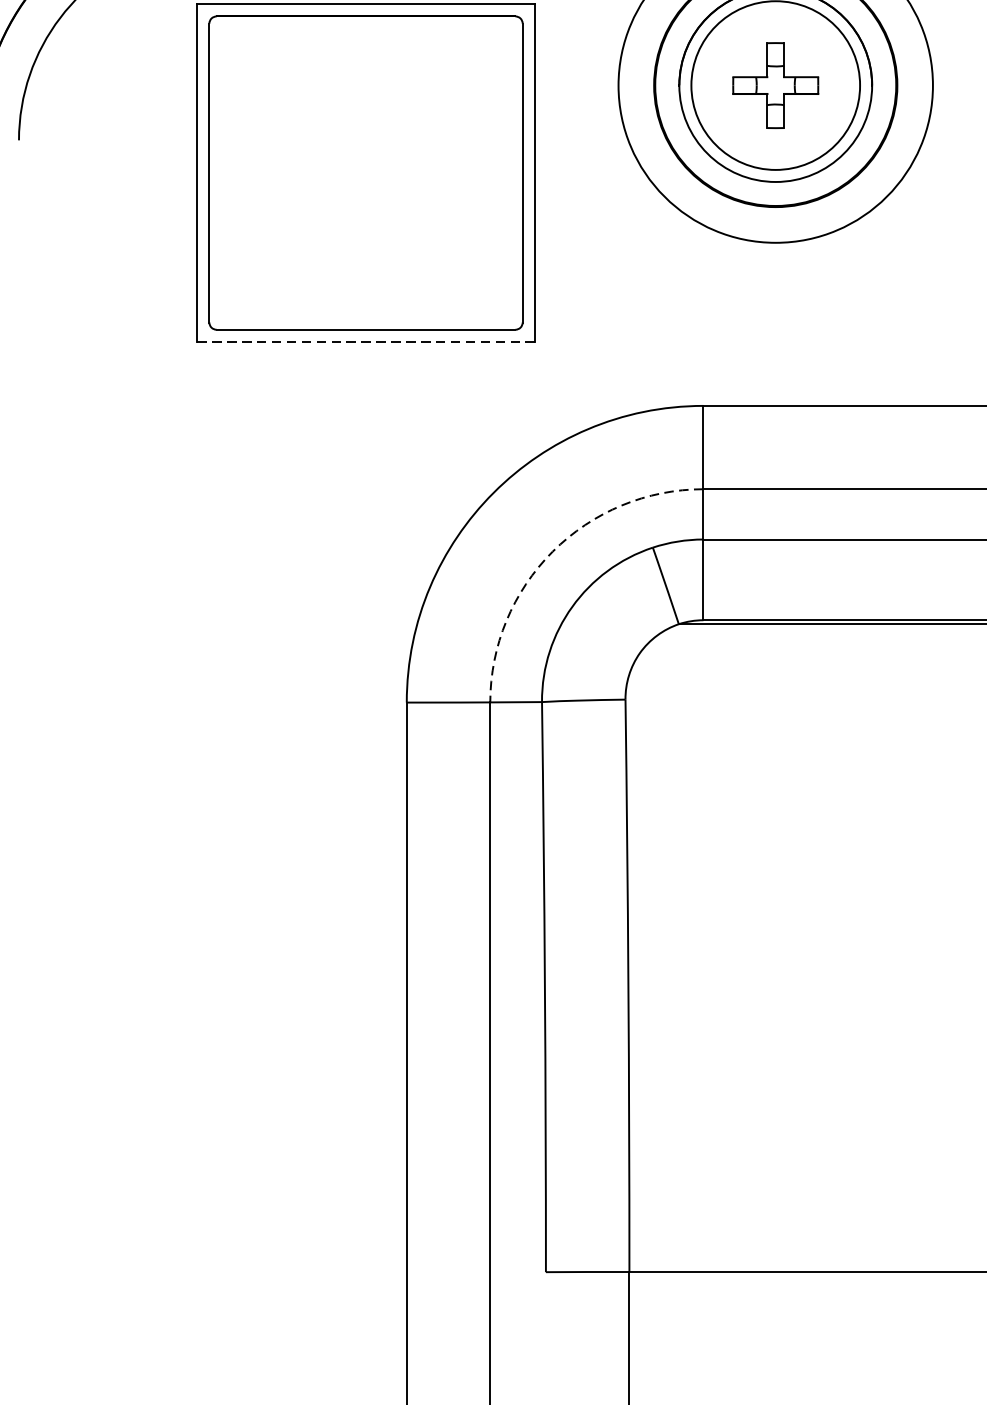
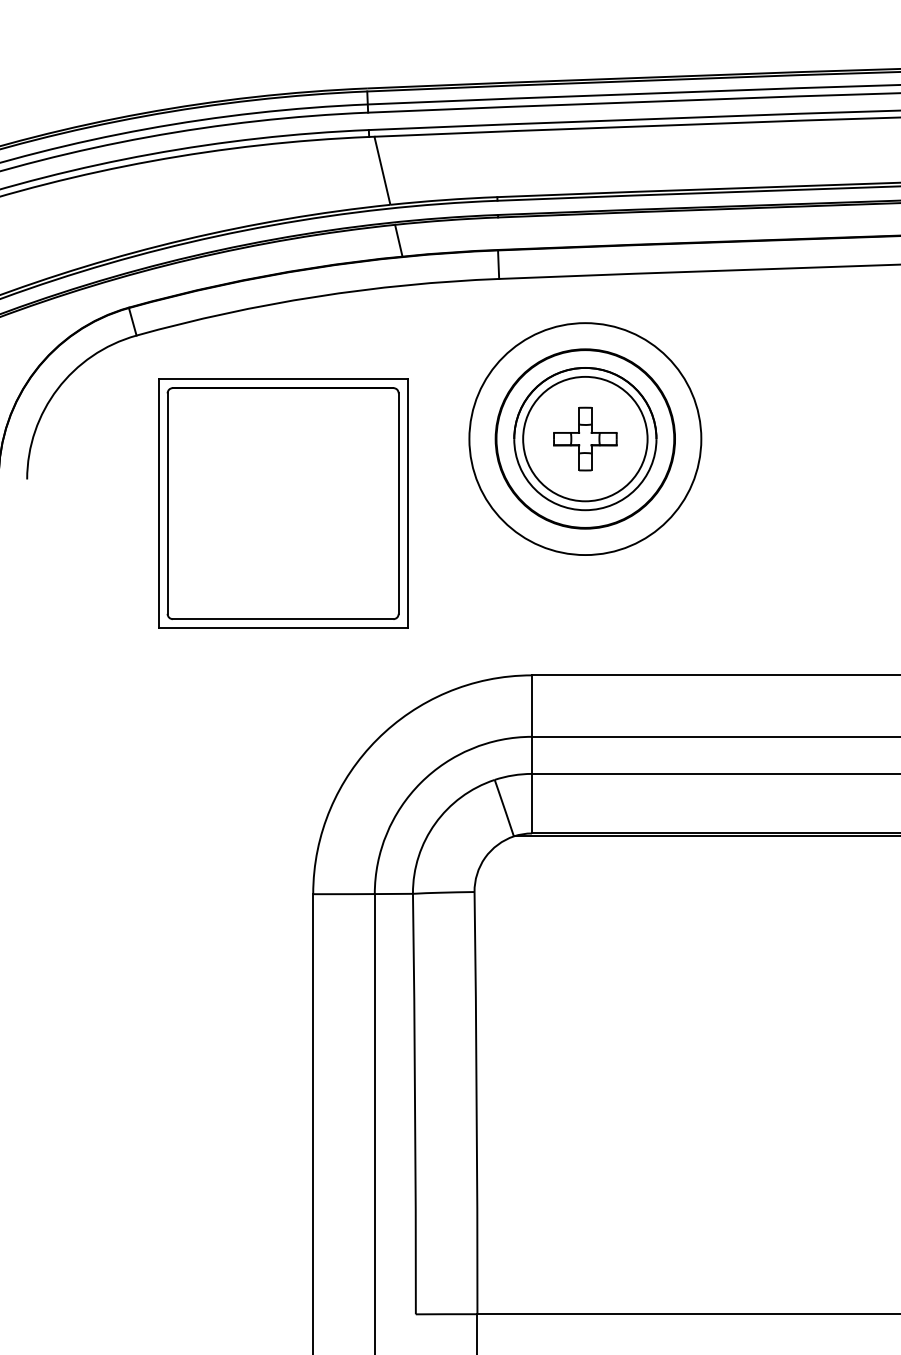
line: (366, 341) -> (283, 627), dashed -> solid
arc: (552, 551) -> (420, 782), dashed -> solid

